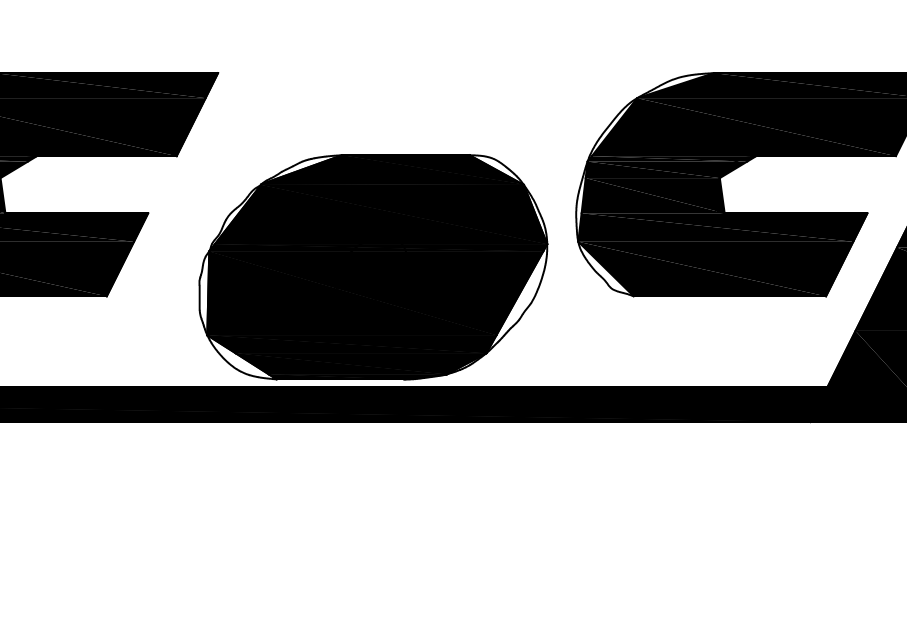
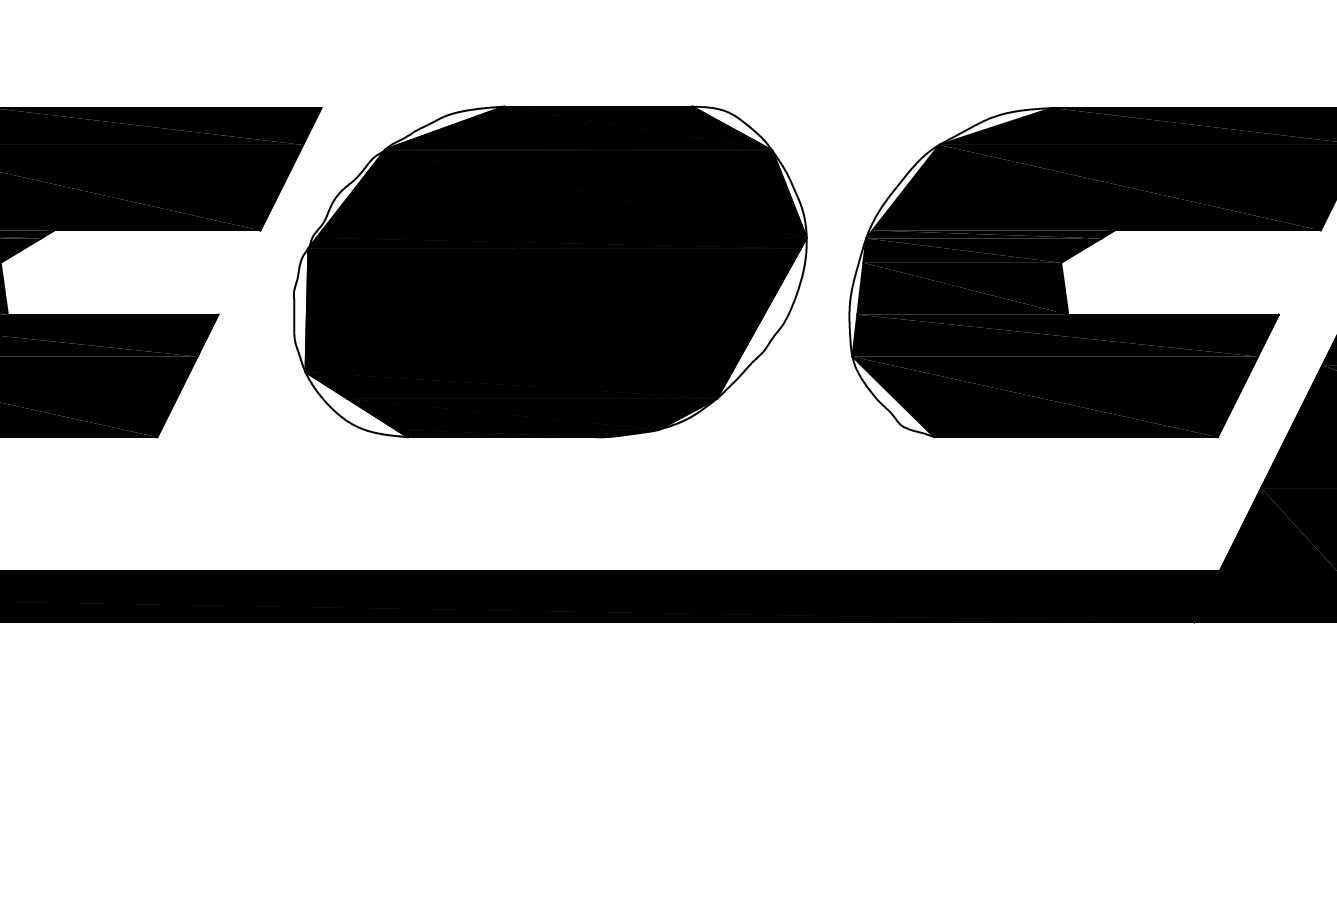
part: (373, 267) -> (550, 272), moved

